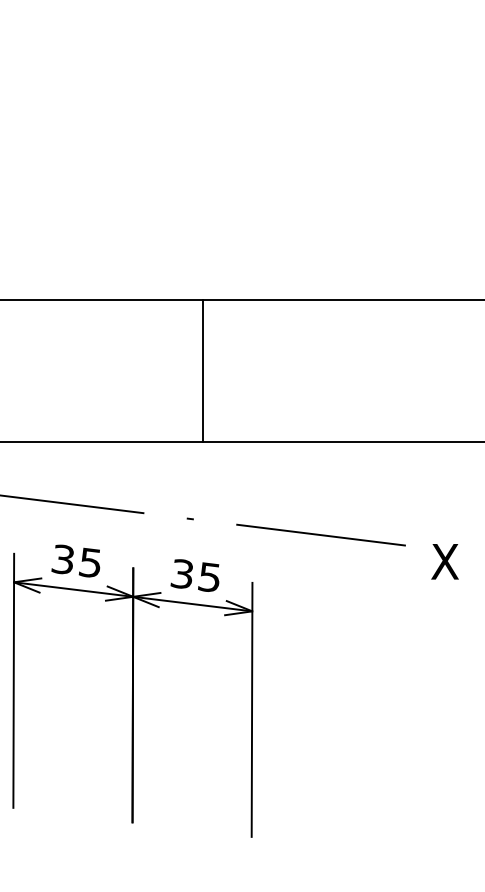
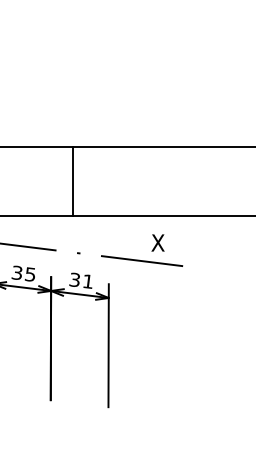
line: (204, 370) -> (73, 181), moved
text: (443, 560) -> (157, 242), moved
text: (208, 577) -> (87, 281), 35 -> 31

